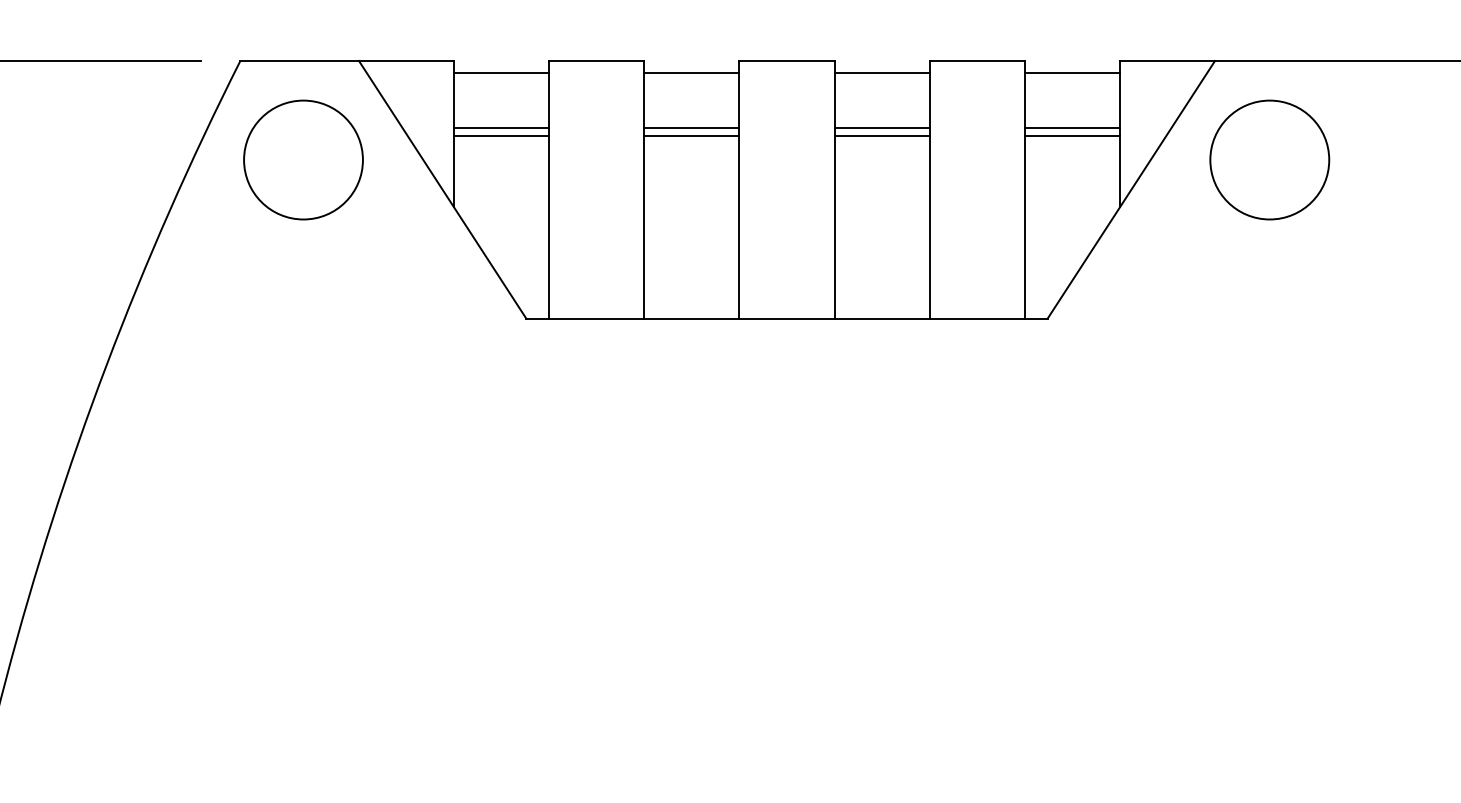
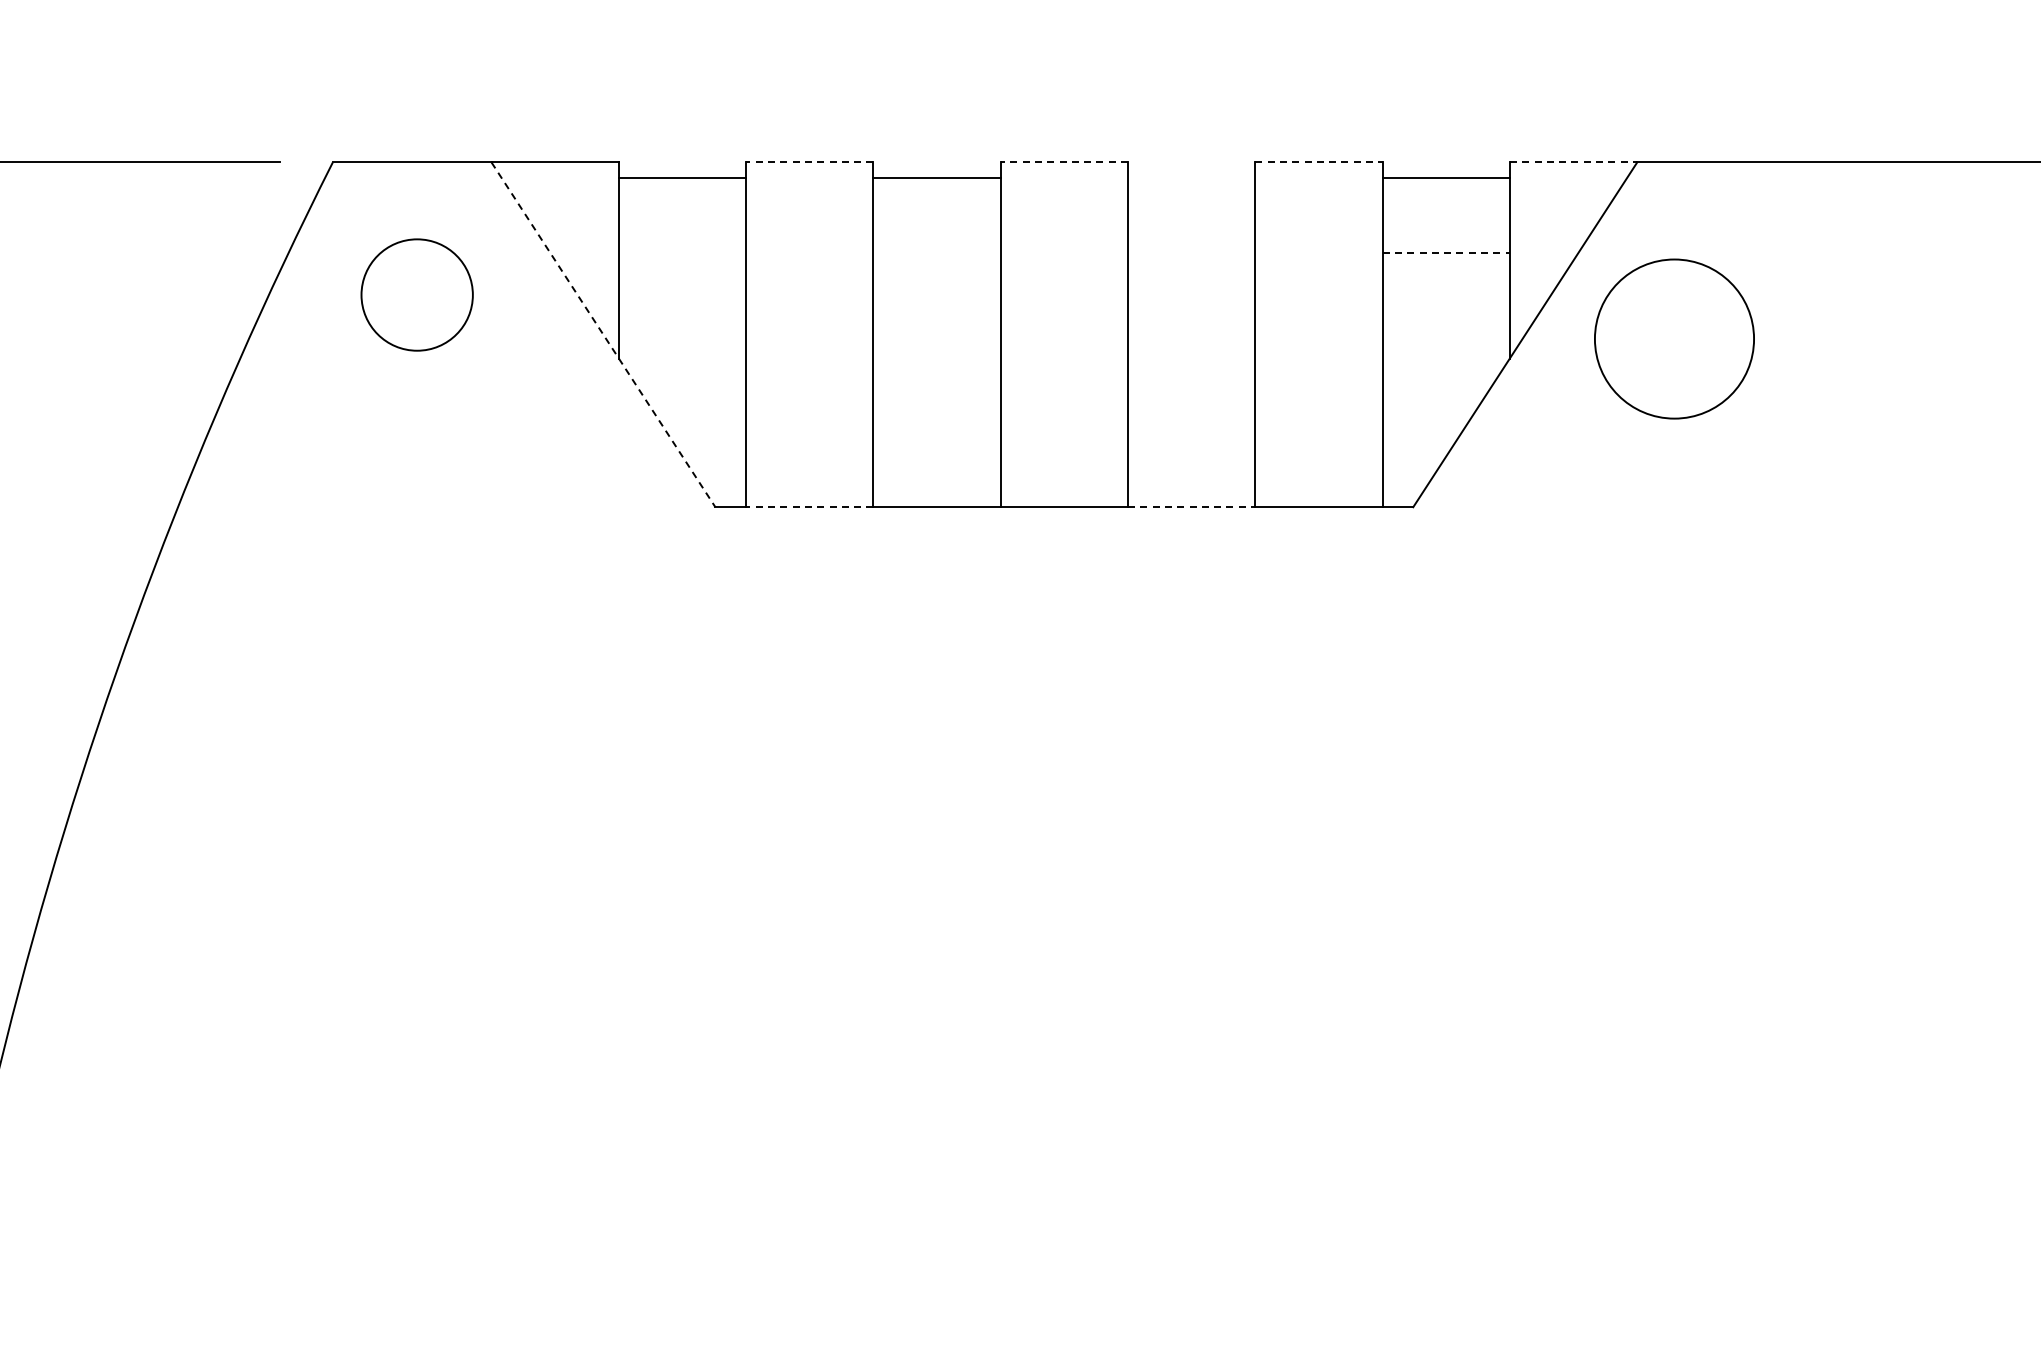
line: (596, 60) -> (809, 162), solid -> dashed
line: (787, 60) -> (1064, 162), solid -> dashed
line: (976, 60) -> (1318, 162), solid -> dashed
line: (1167, 60) -> (1573, 162), solid -> dashed
line: (882, 72) -> (1191, 178), removed
line: (501, 128) -> (682, 252), removed
line: (691, 128) -> (936, 252), removed
line: (882, 128) -> (1191, 252), removed
line: (1072, 128) -> (1446, 252), solid -> dashed
line: (501, 136) -> (682, 263), removed
line: (691, 136) -> (936, 263), removed
line: (882, 136) -> (1191, 263), removed
line: (1071, 136) -> (1445, 263), removed
circle: (302, 159) -> (416, 294), size x0.7
circle: (1269, 159) -> (1674, 338), moved
line: (442, 189) -> (603, 334), solid -> dashed
line: (596, 318) -> (809, 507), solid -> dashed
line: (882, 318) -> (1191, 507), solid -> dashed

